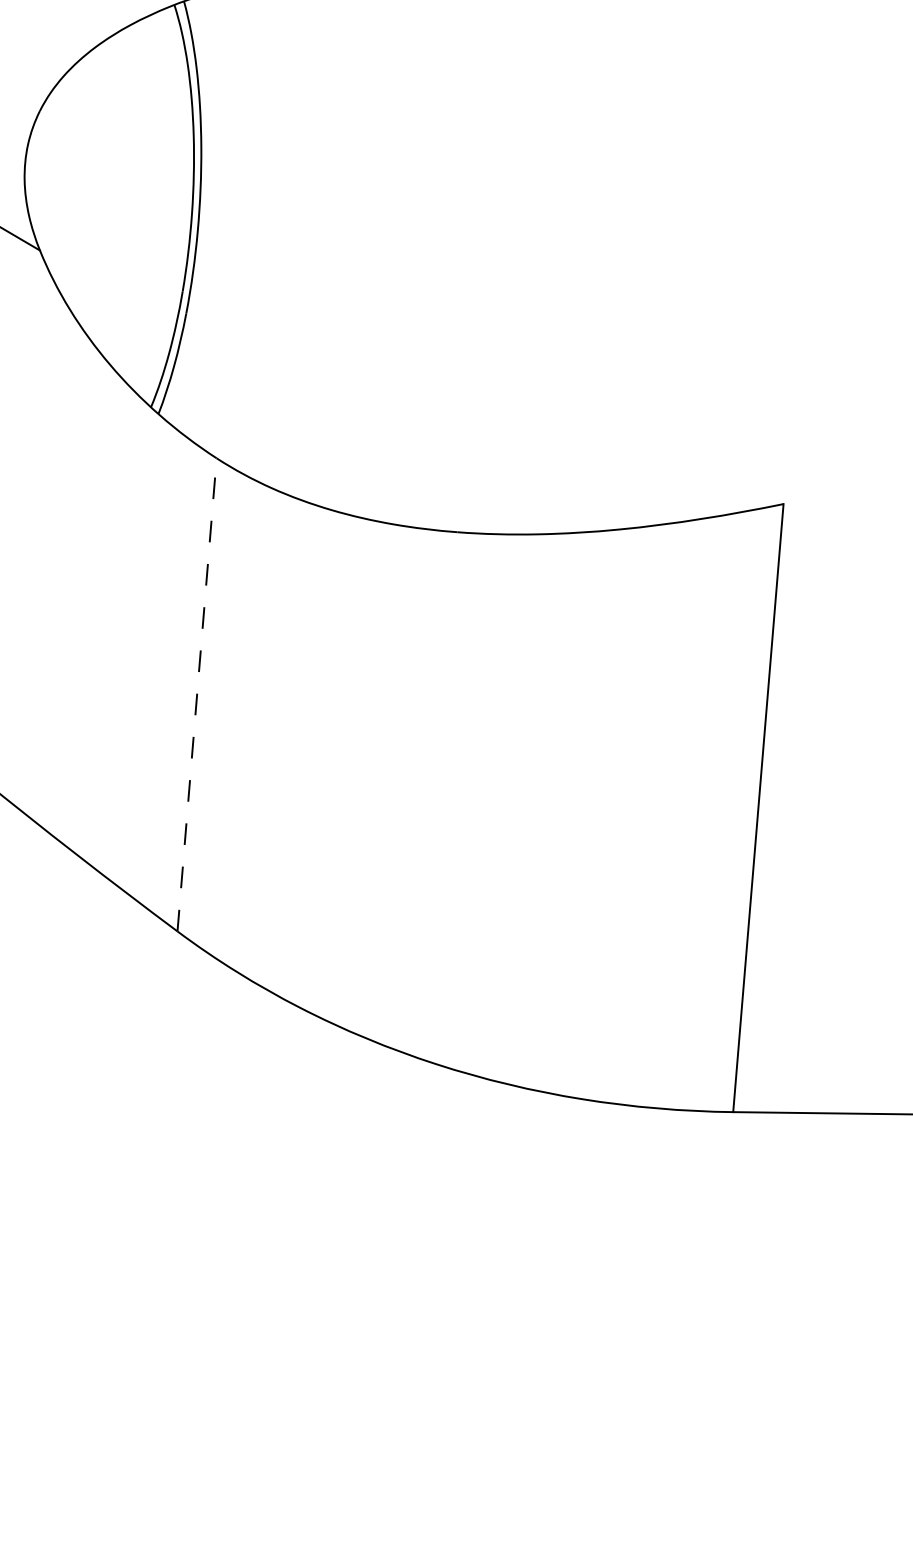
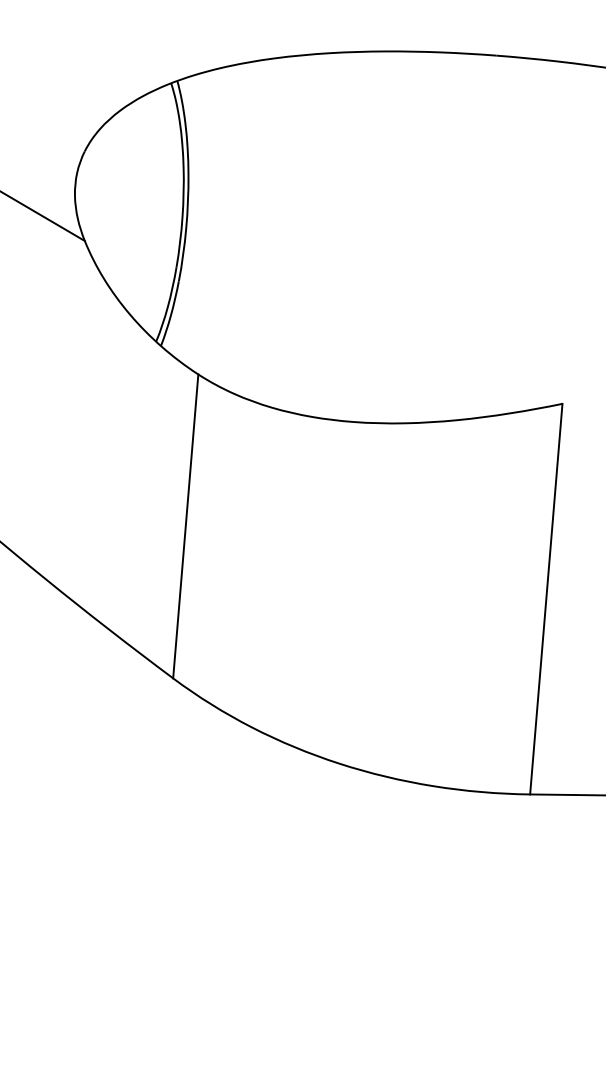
line: (196, 693) -> (185, 525), dashed -> solid

